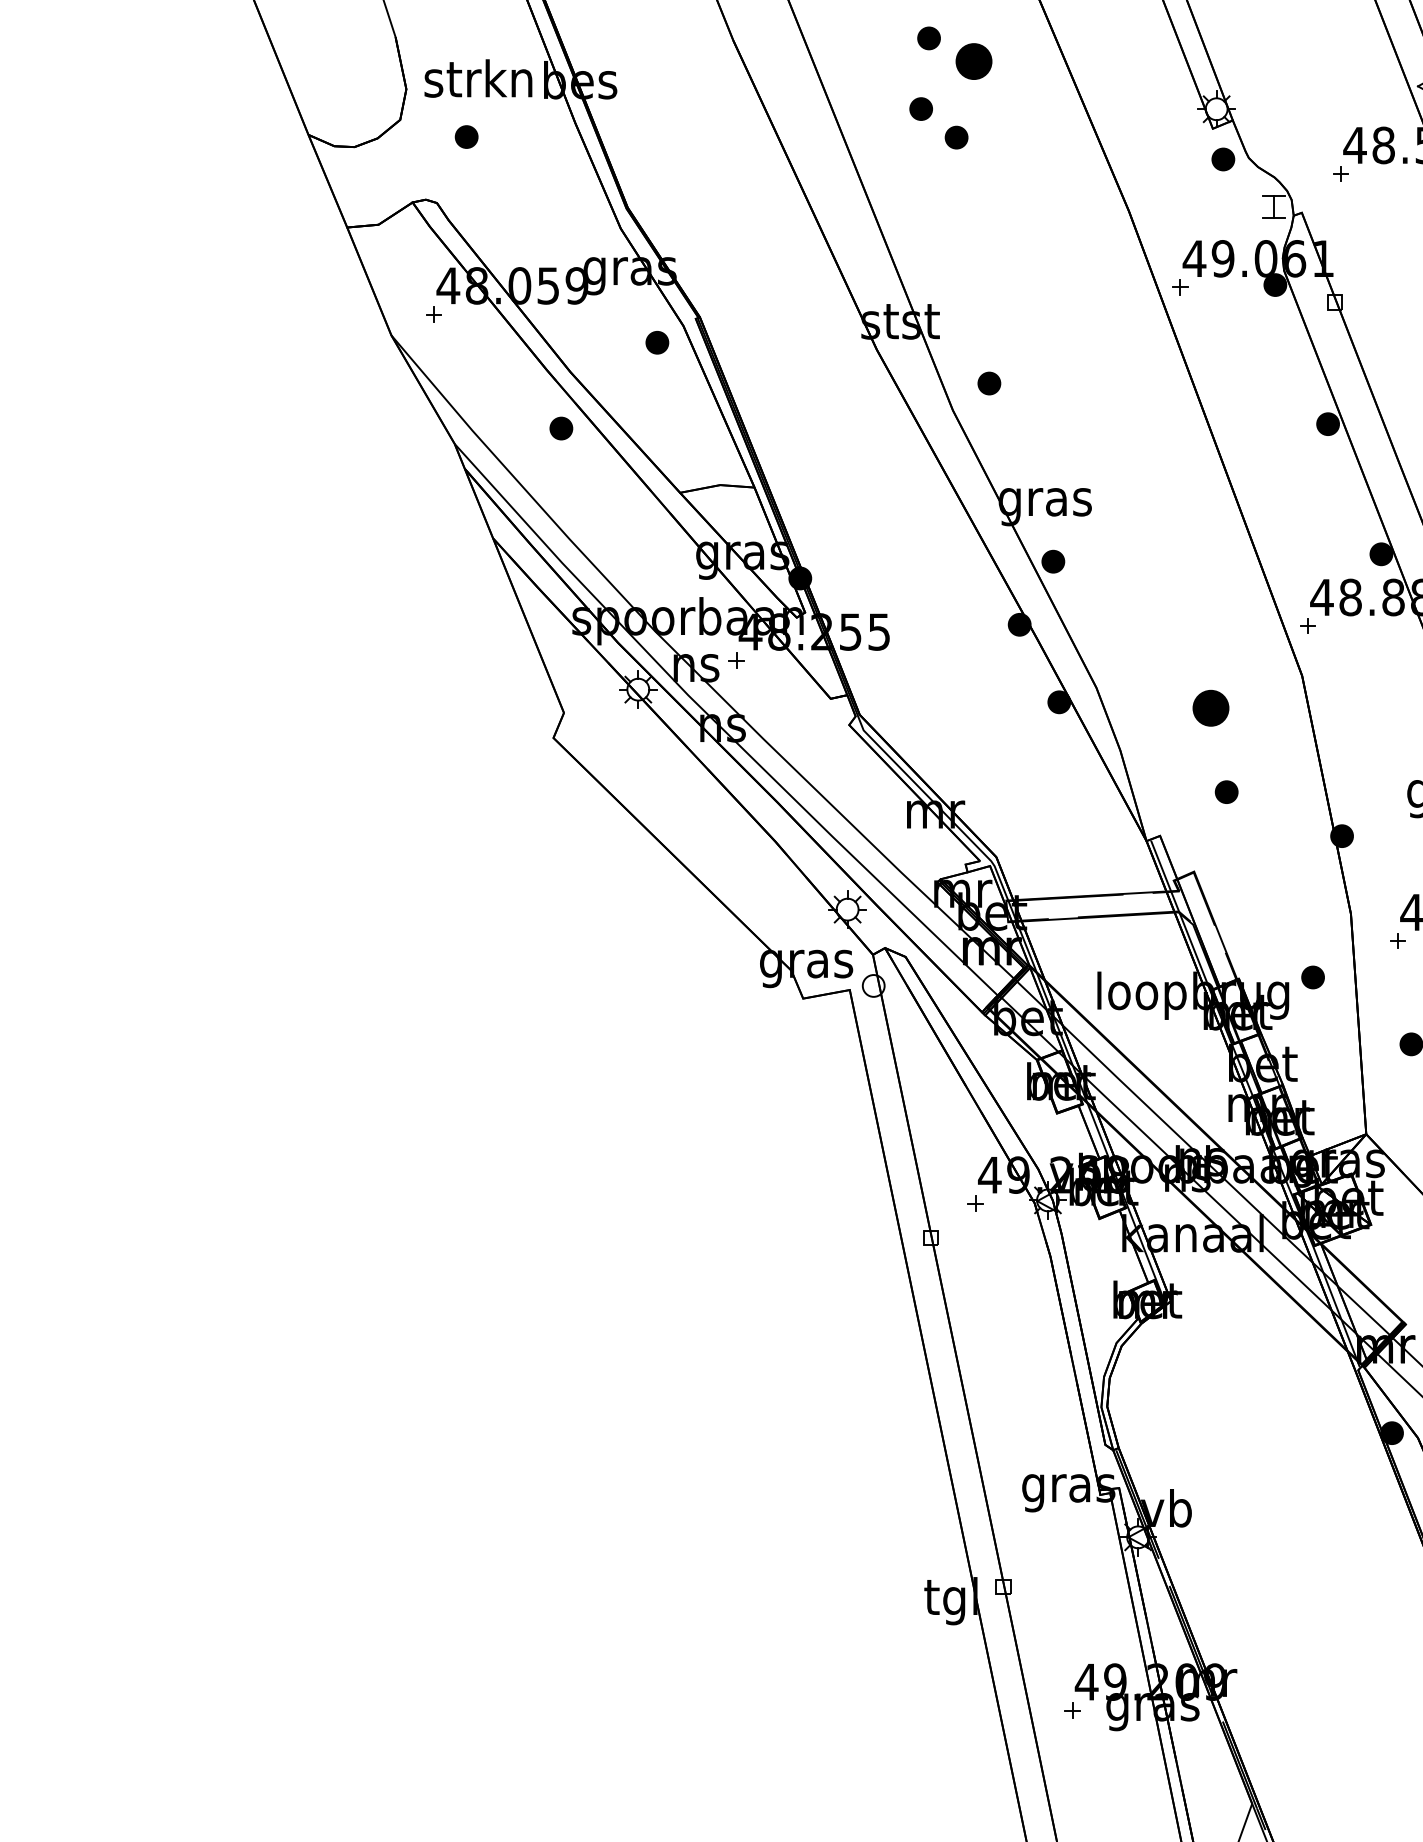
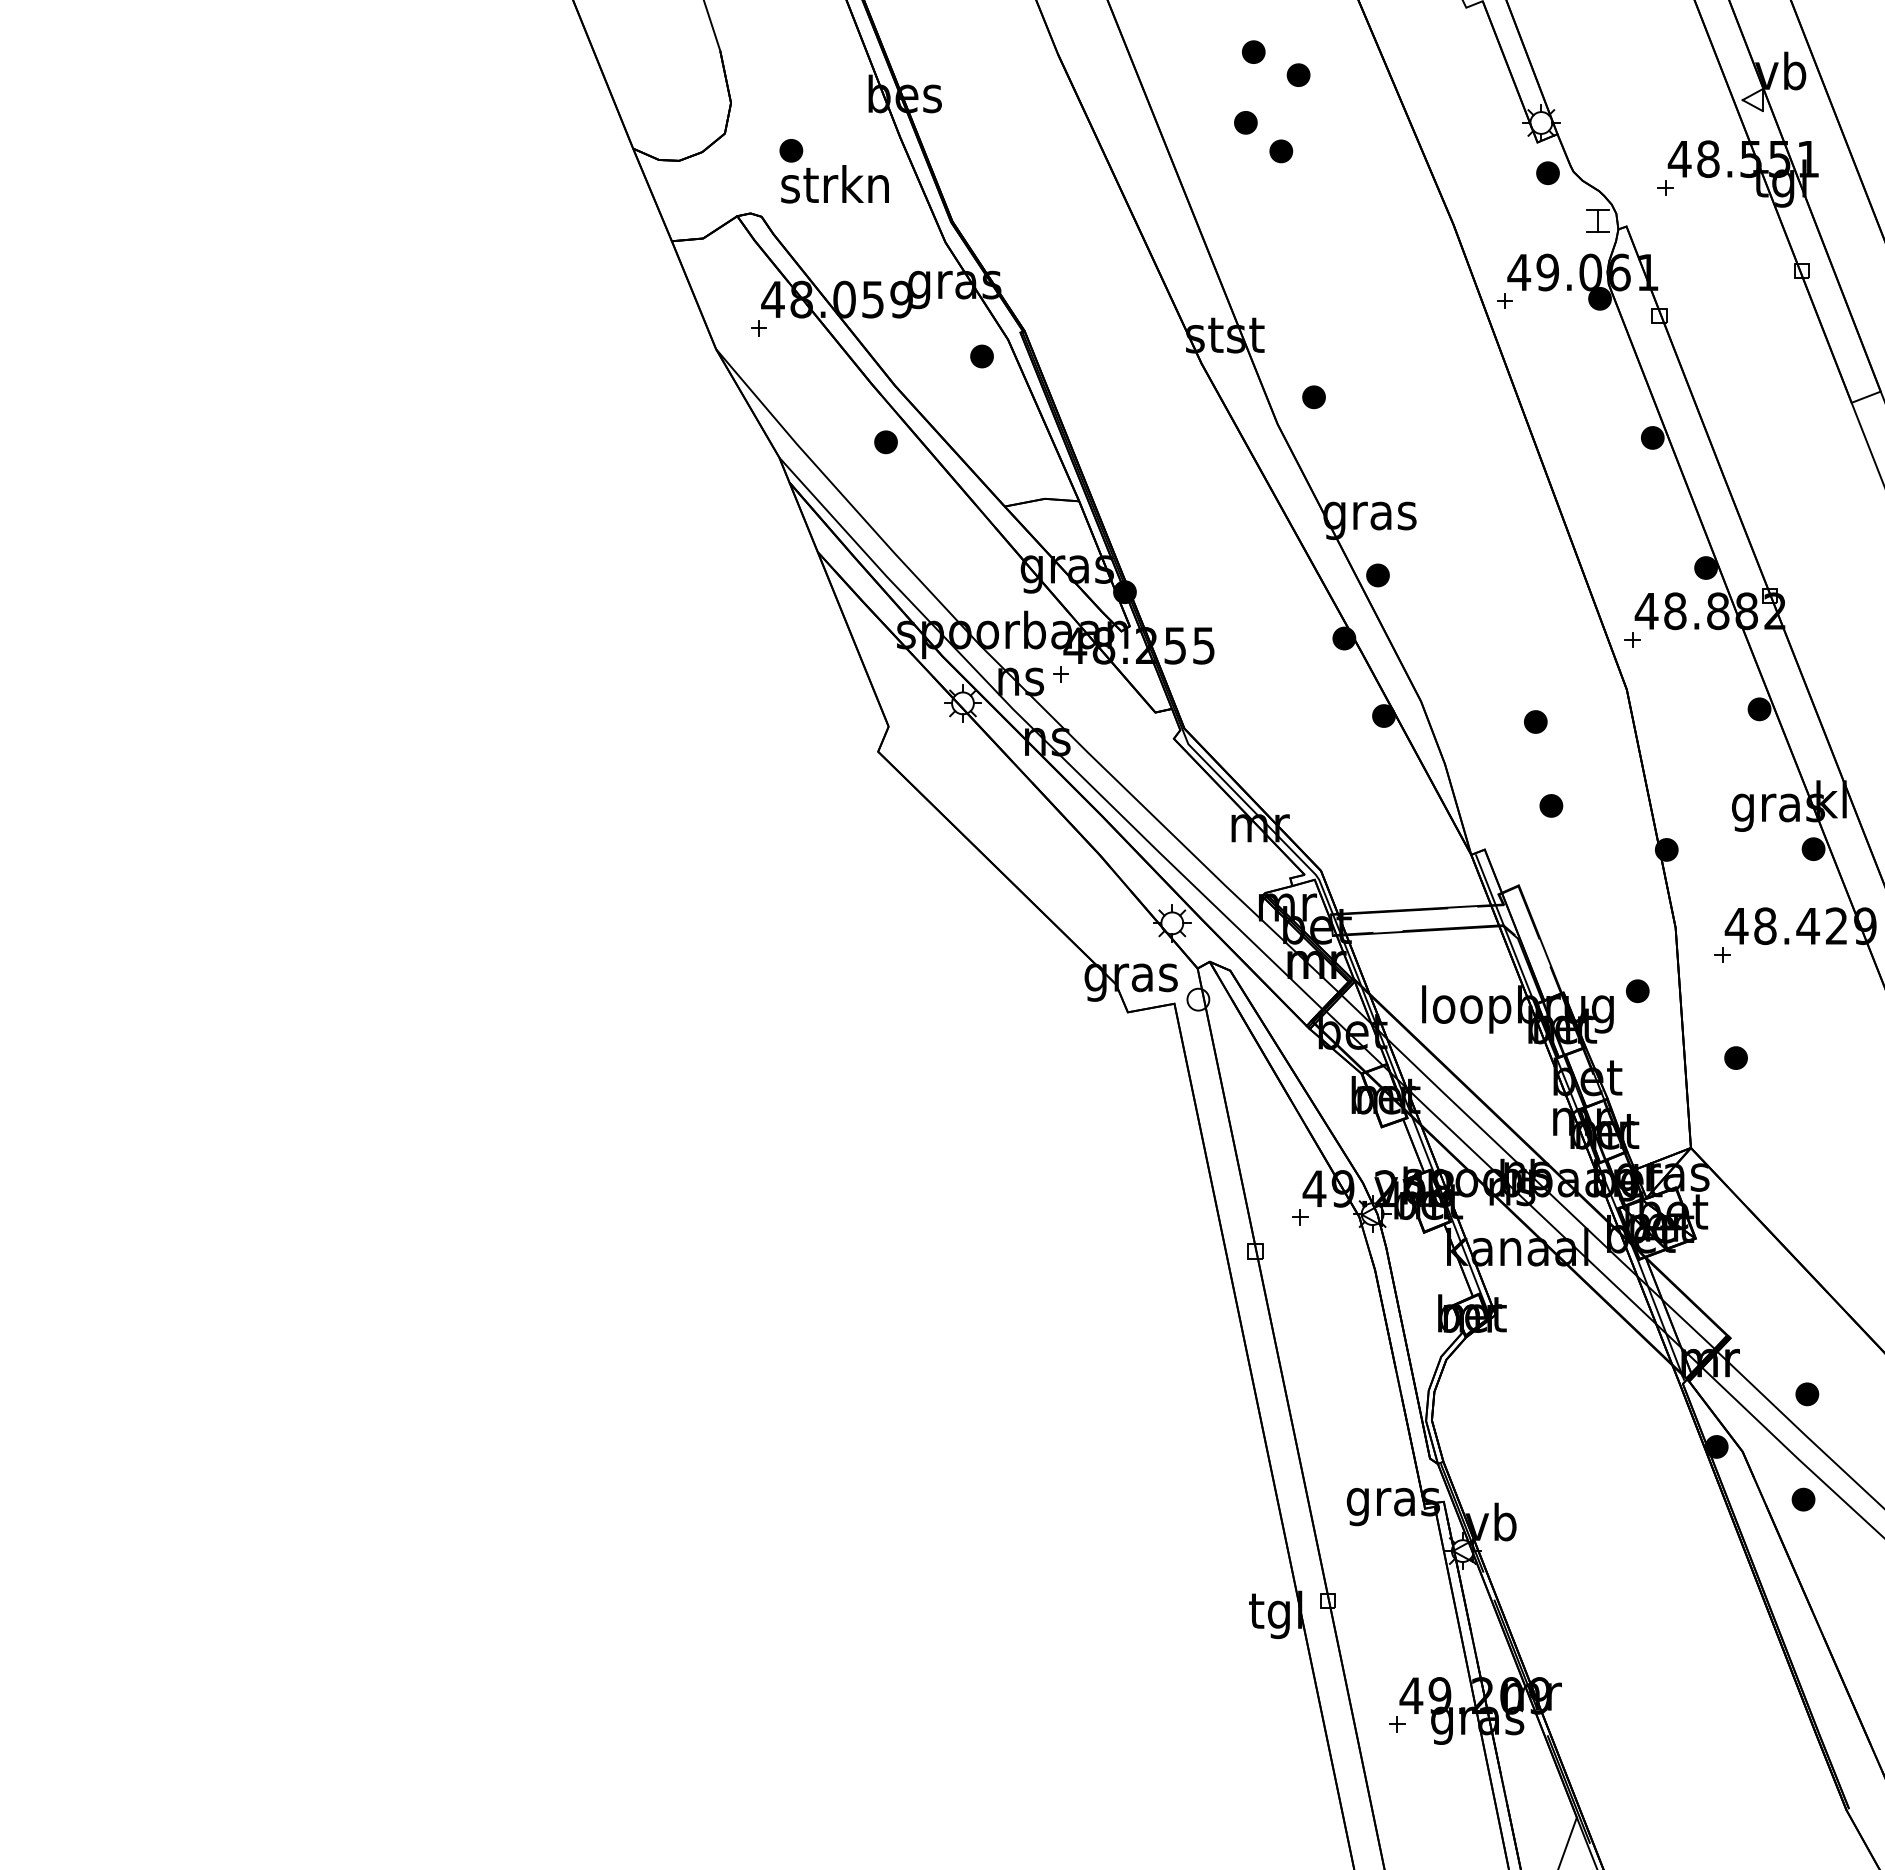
part: (973, 60) -> (1298, 74), size x0.62
text: (477, 78) -> (834, 184), moved
part: (1210, 707) -> (1535, 721), size x0.62

